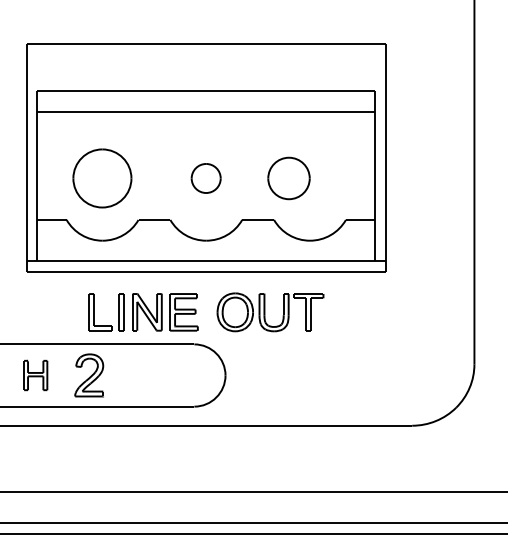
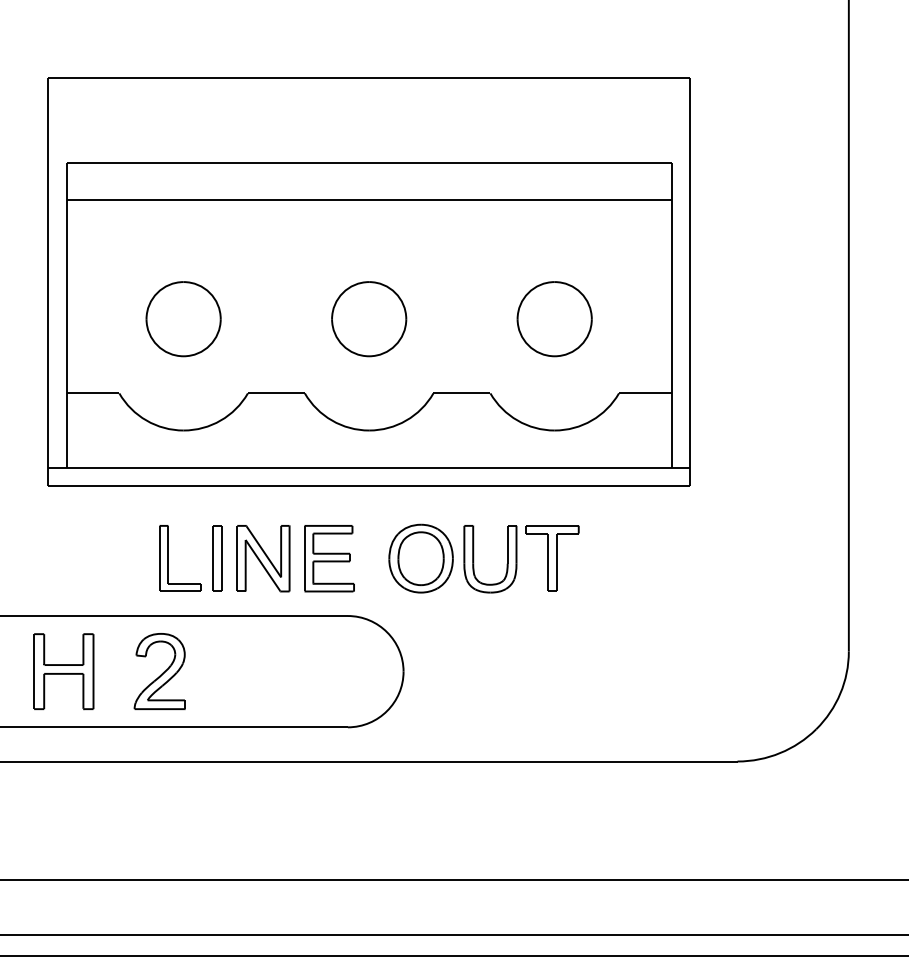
part: (102, 178) -> (183, 319), size x0.71
part: (205, 178) -> (367, 319), size x1.43
part: (288, 178) -> (553, 319), moved
part: (35, 375) -> (63, 671), size x1.43

